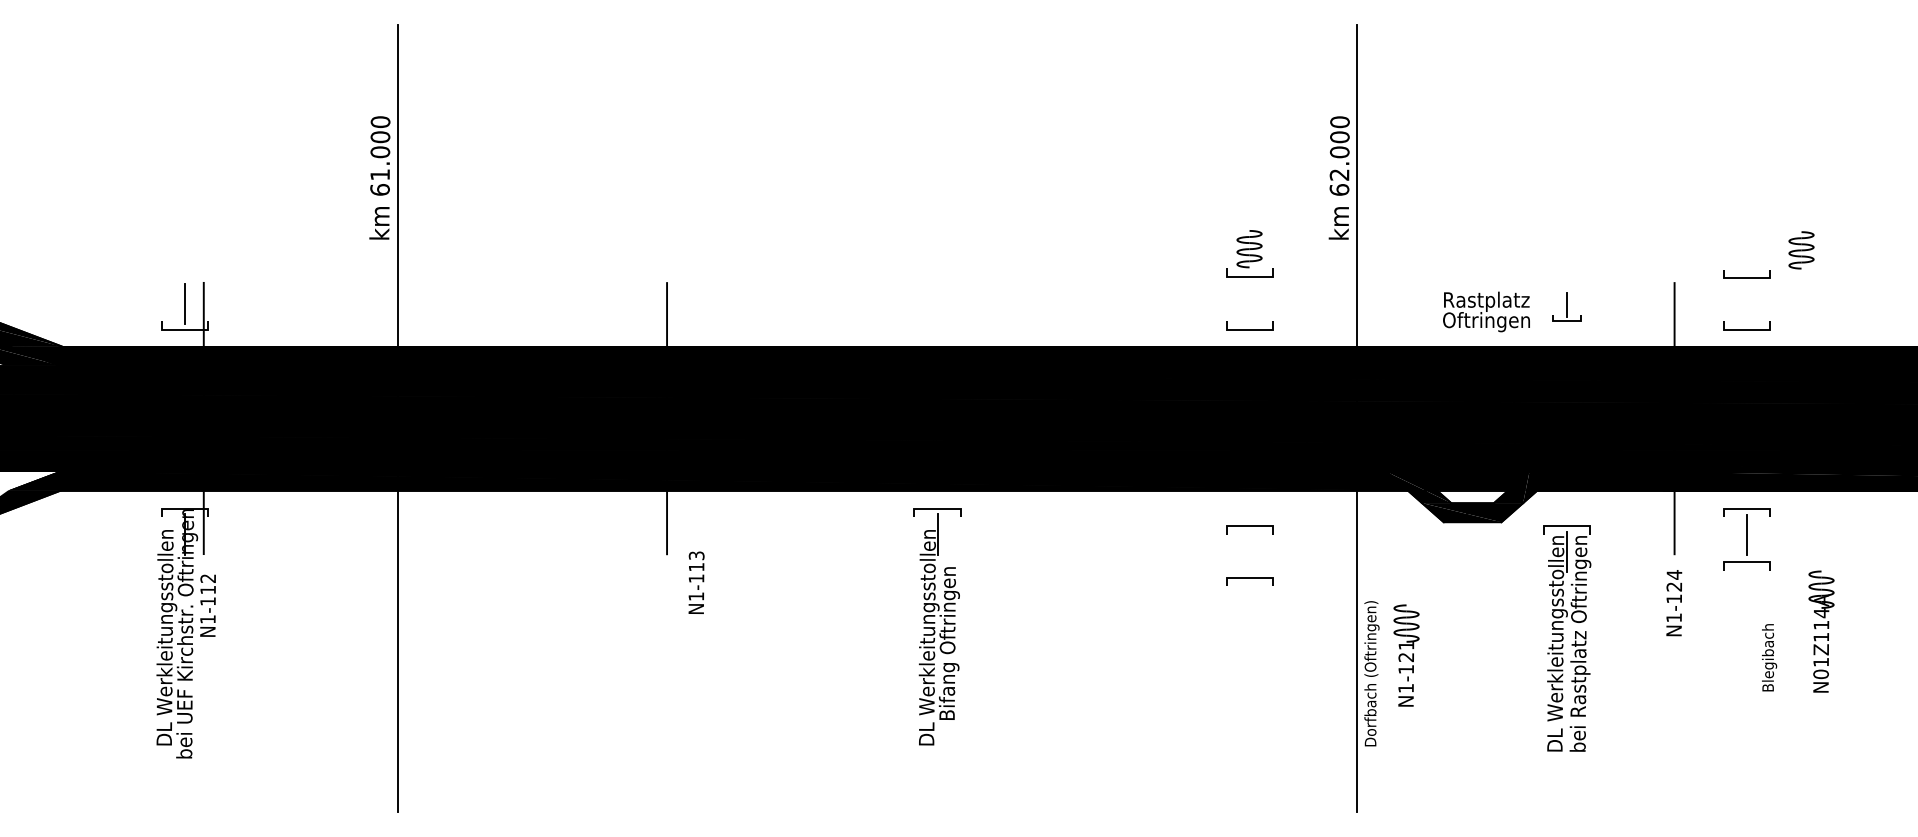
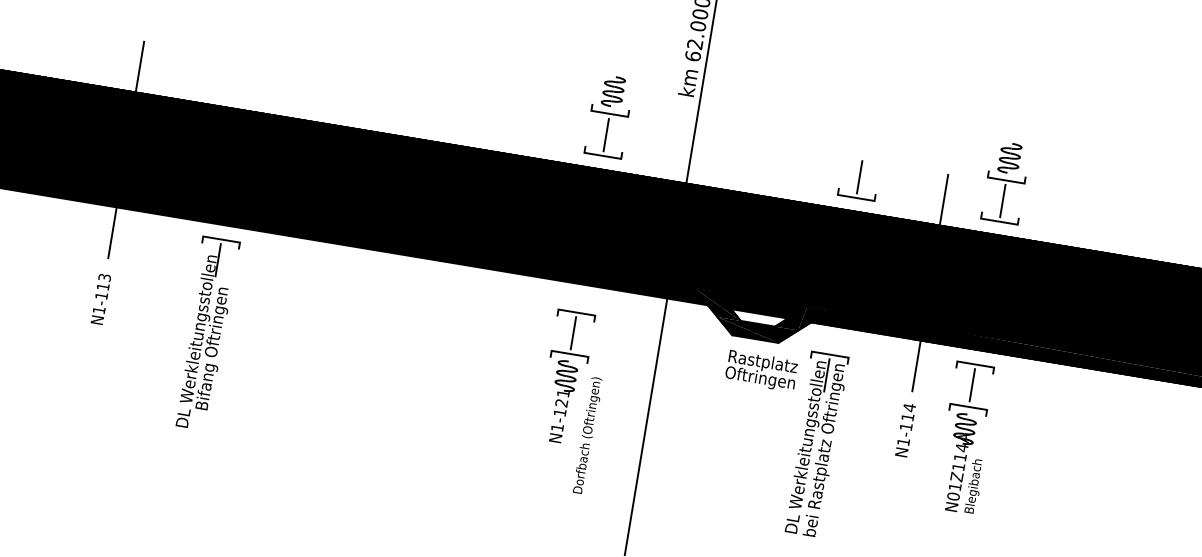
part: (1801, 250) -> (1009, 158), moved
line: (1249, 303) -> (606, 135), added
line: (1746, 303) -> (1002, 200), added
part: (1566, 306) -> (858, 179), size x1.67
text: (1486, 311) -> (761, 370), moved
line: (1249, 551) -> (573, 332), added
text: (696, 582) -> (101, 299), moved
text: (1673, 586) -> (907, 416), N1-124 -> N1-114
part: (937, 626) -> (206, 333), moved
part: (1821, 631) -> (959, 462), moved
part: (1406, 655) -> (562, 401), moved
text: (1371, 673) -> (587, 435), moved

